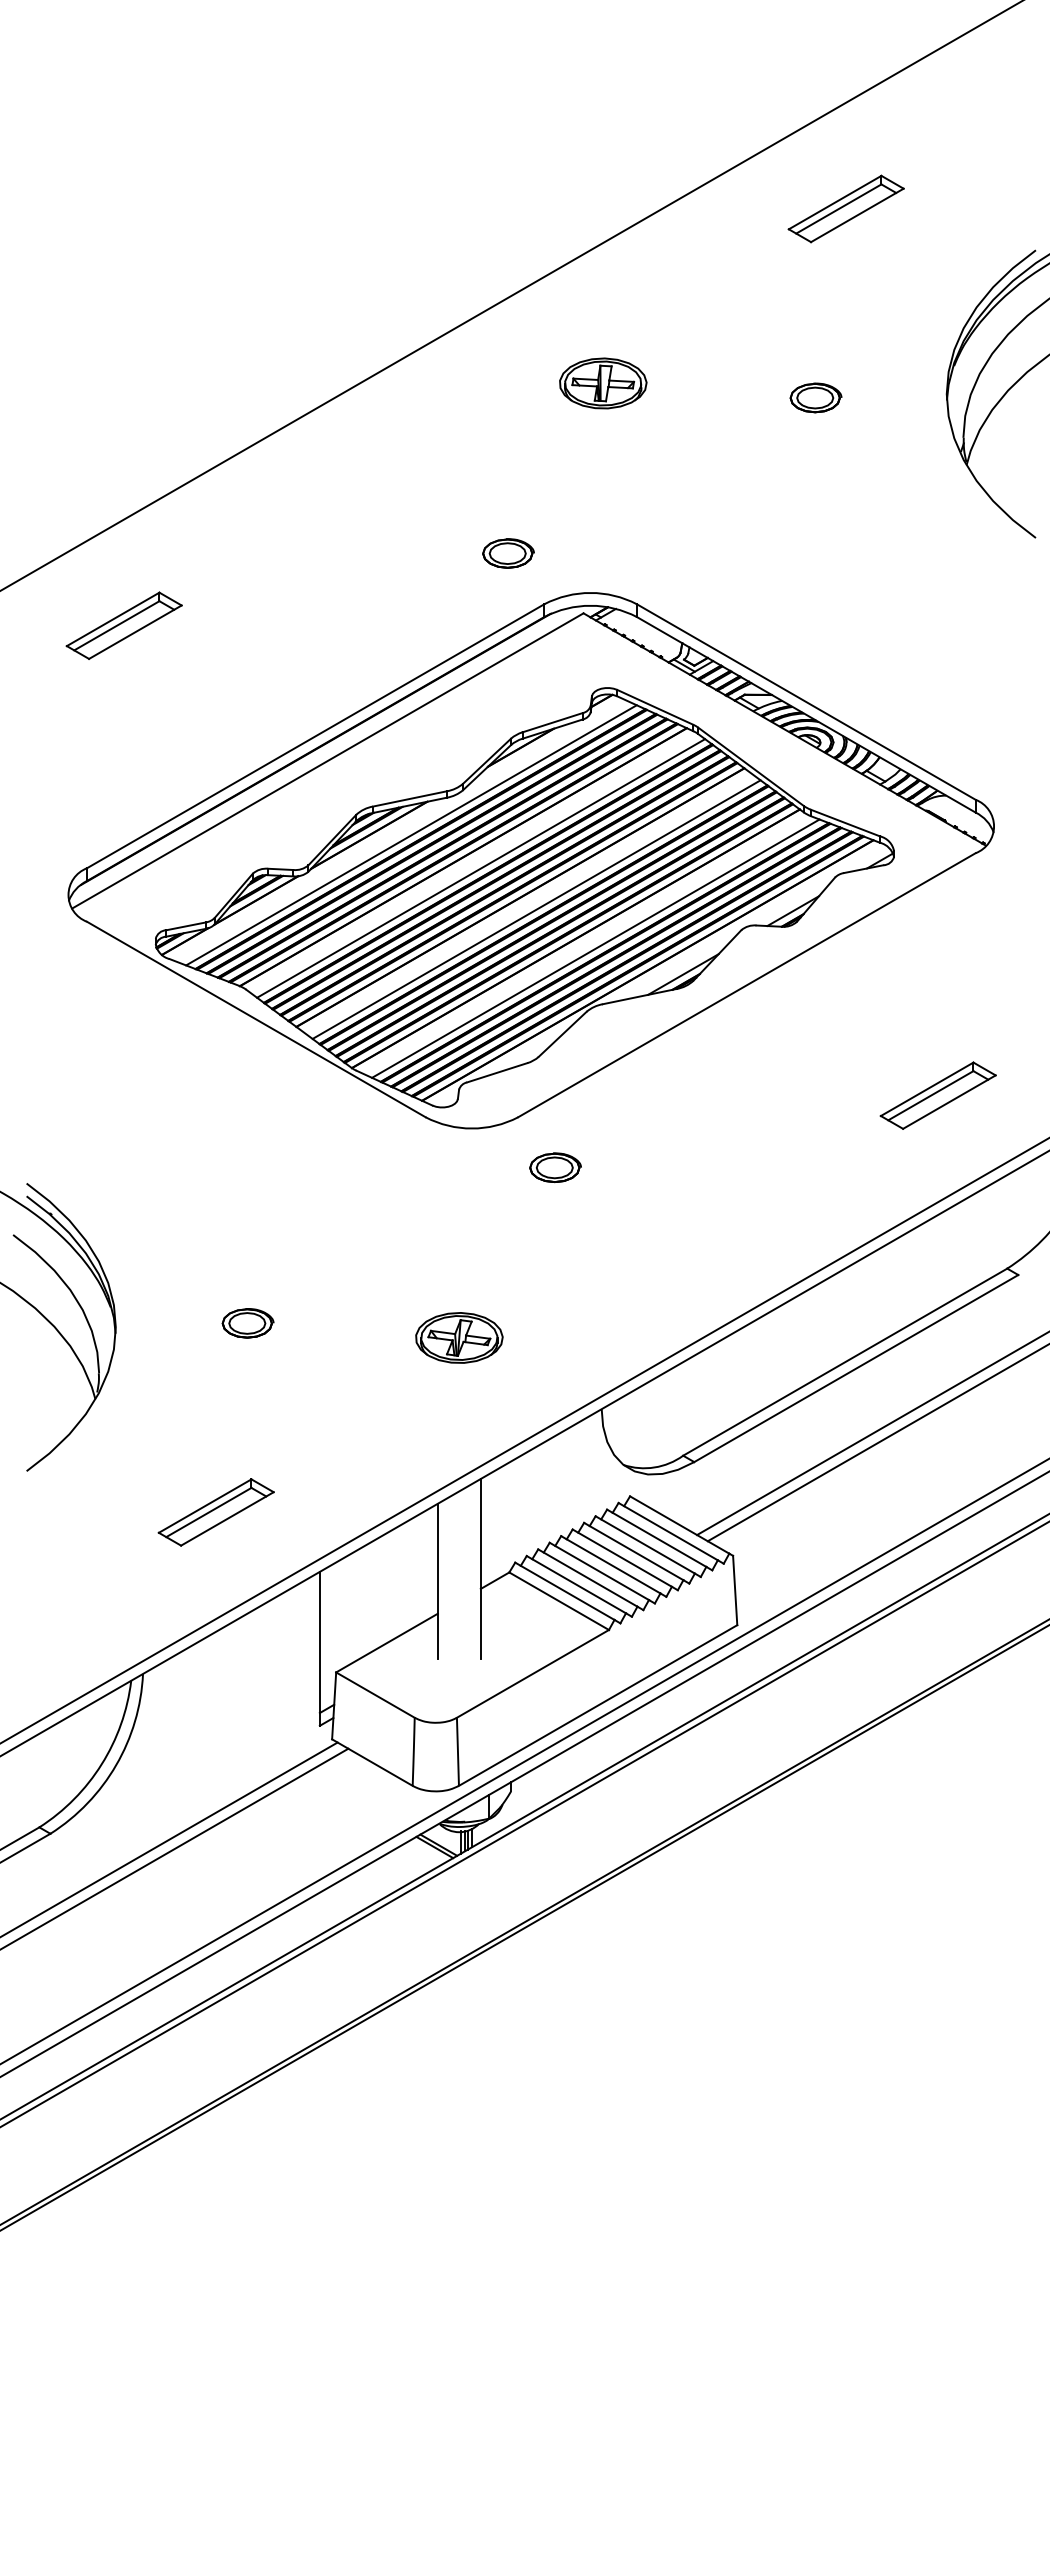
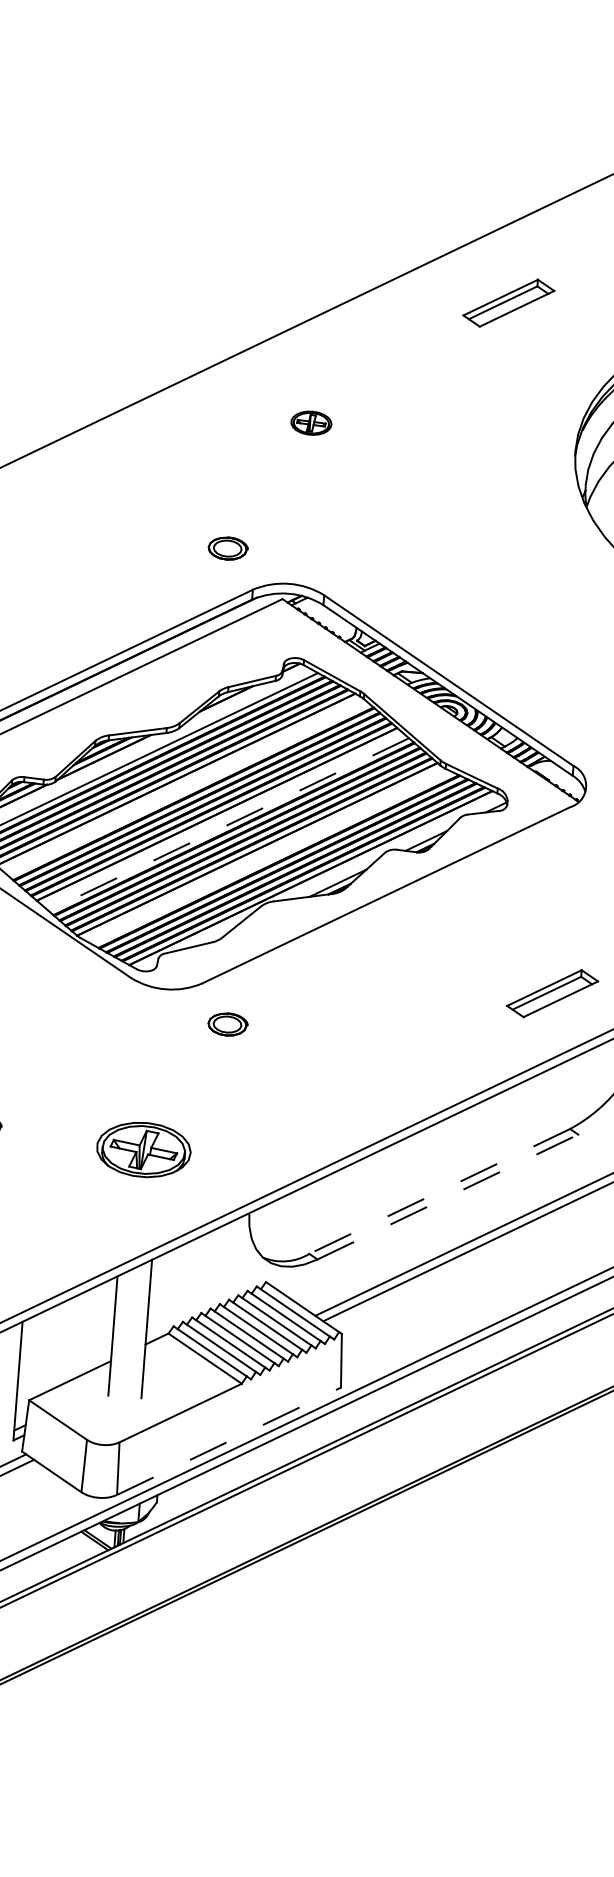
part: (603, 383) -> (311, 423), size x0.6
part: (815, 397) -> (474, 446), removed
line: (481, 868) -> (188, 789), removed
line: (536, 909) -> (228, 824), solid -> dashed
line: (595, 948) -> (271, 858), removed
part: (937, 1095) -> (552, 993), moved
part: (459, 1337) -> (144, 1149), size x1.4
line: (844, 1362) -> (439, 1191), solid -> dashed
line: (856, 1368) -> (448, 1197), solid -> dashed
line: (598, 1705) -> (229, 1441), solid -> dashed

